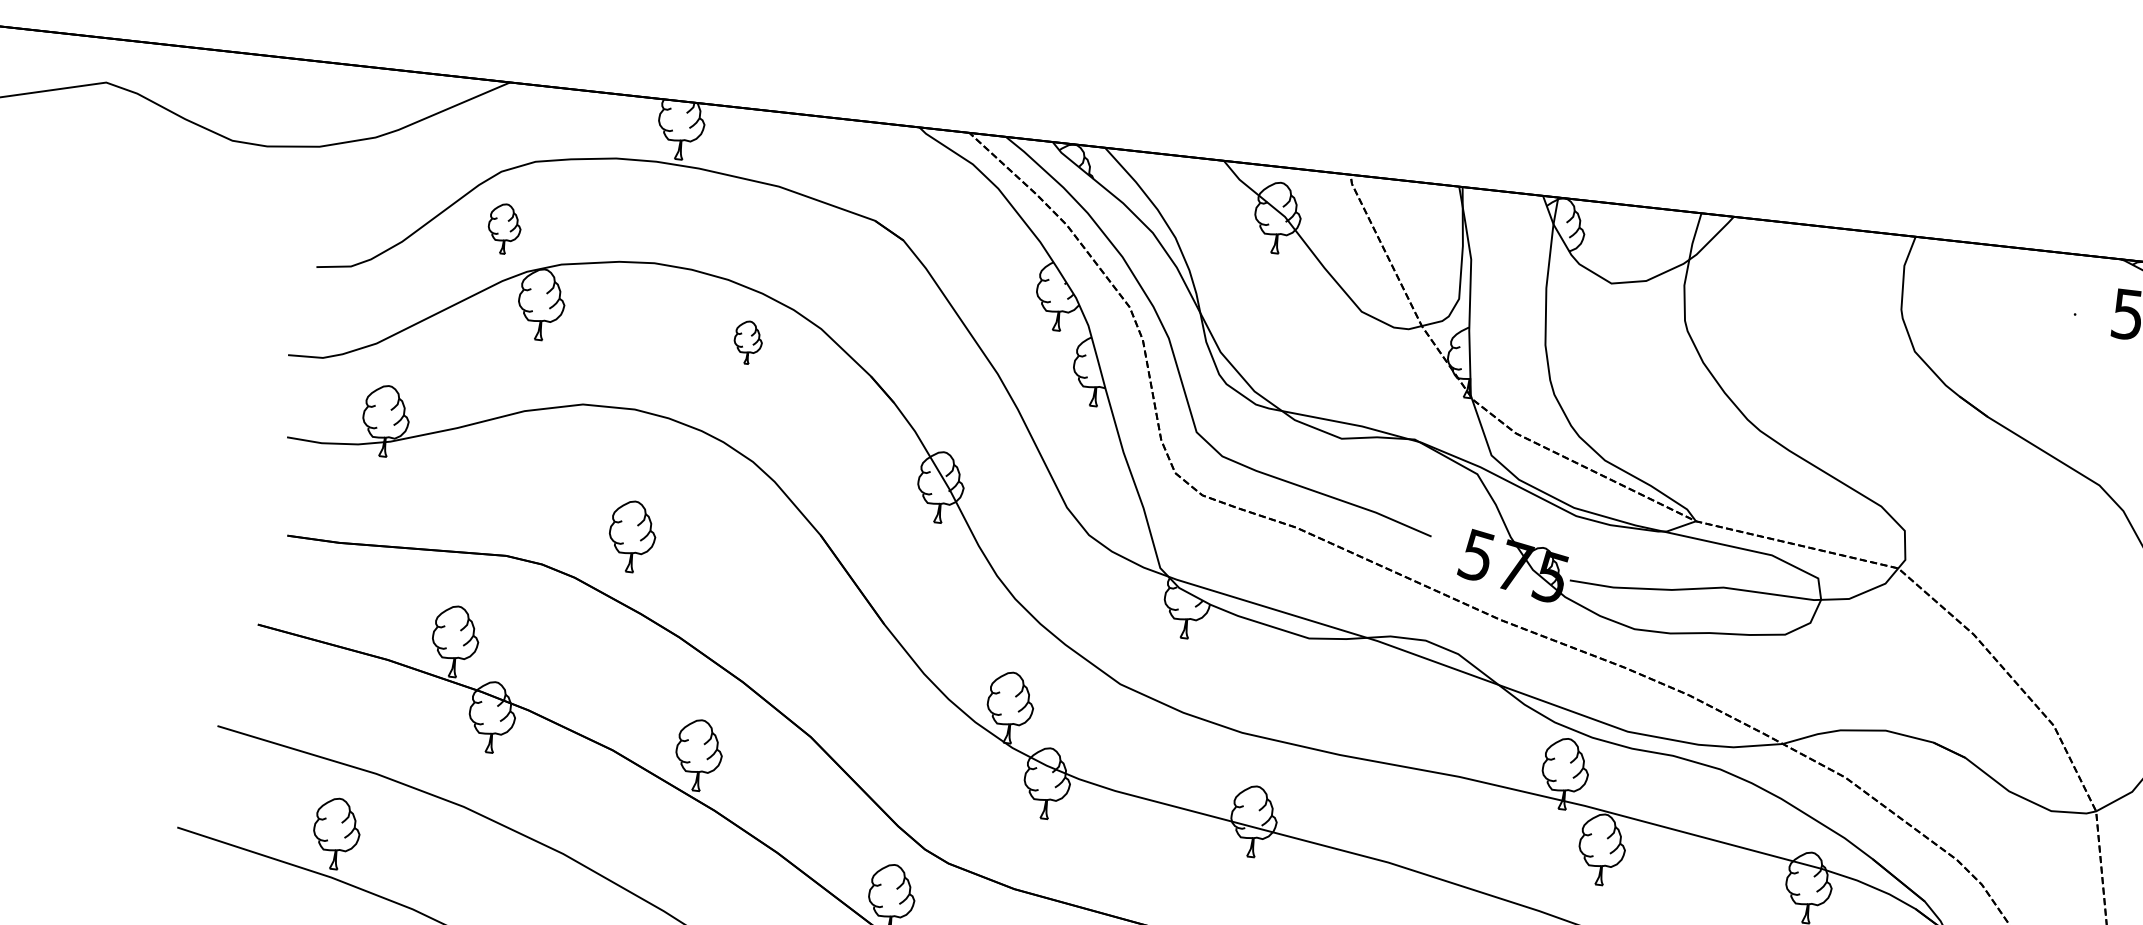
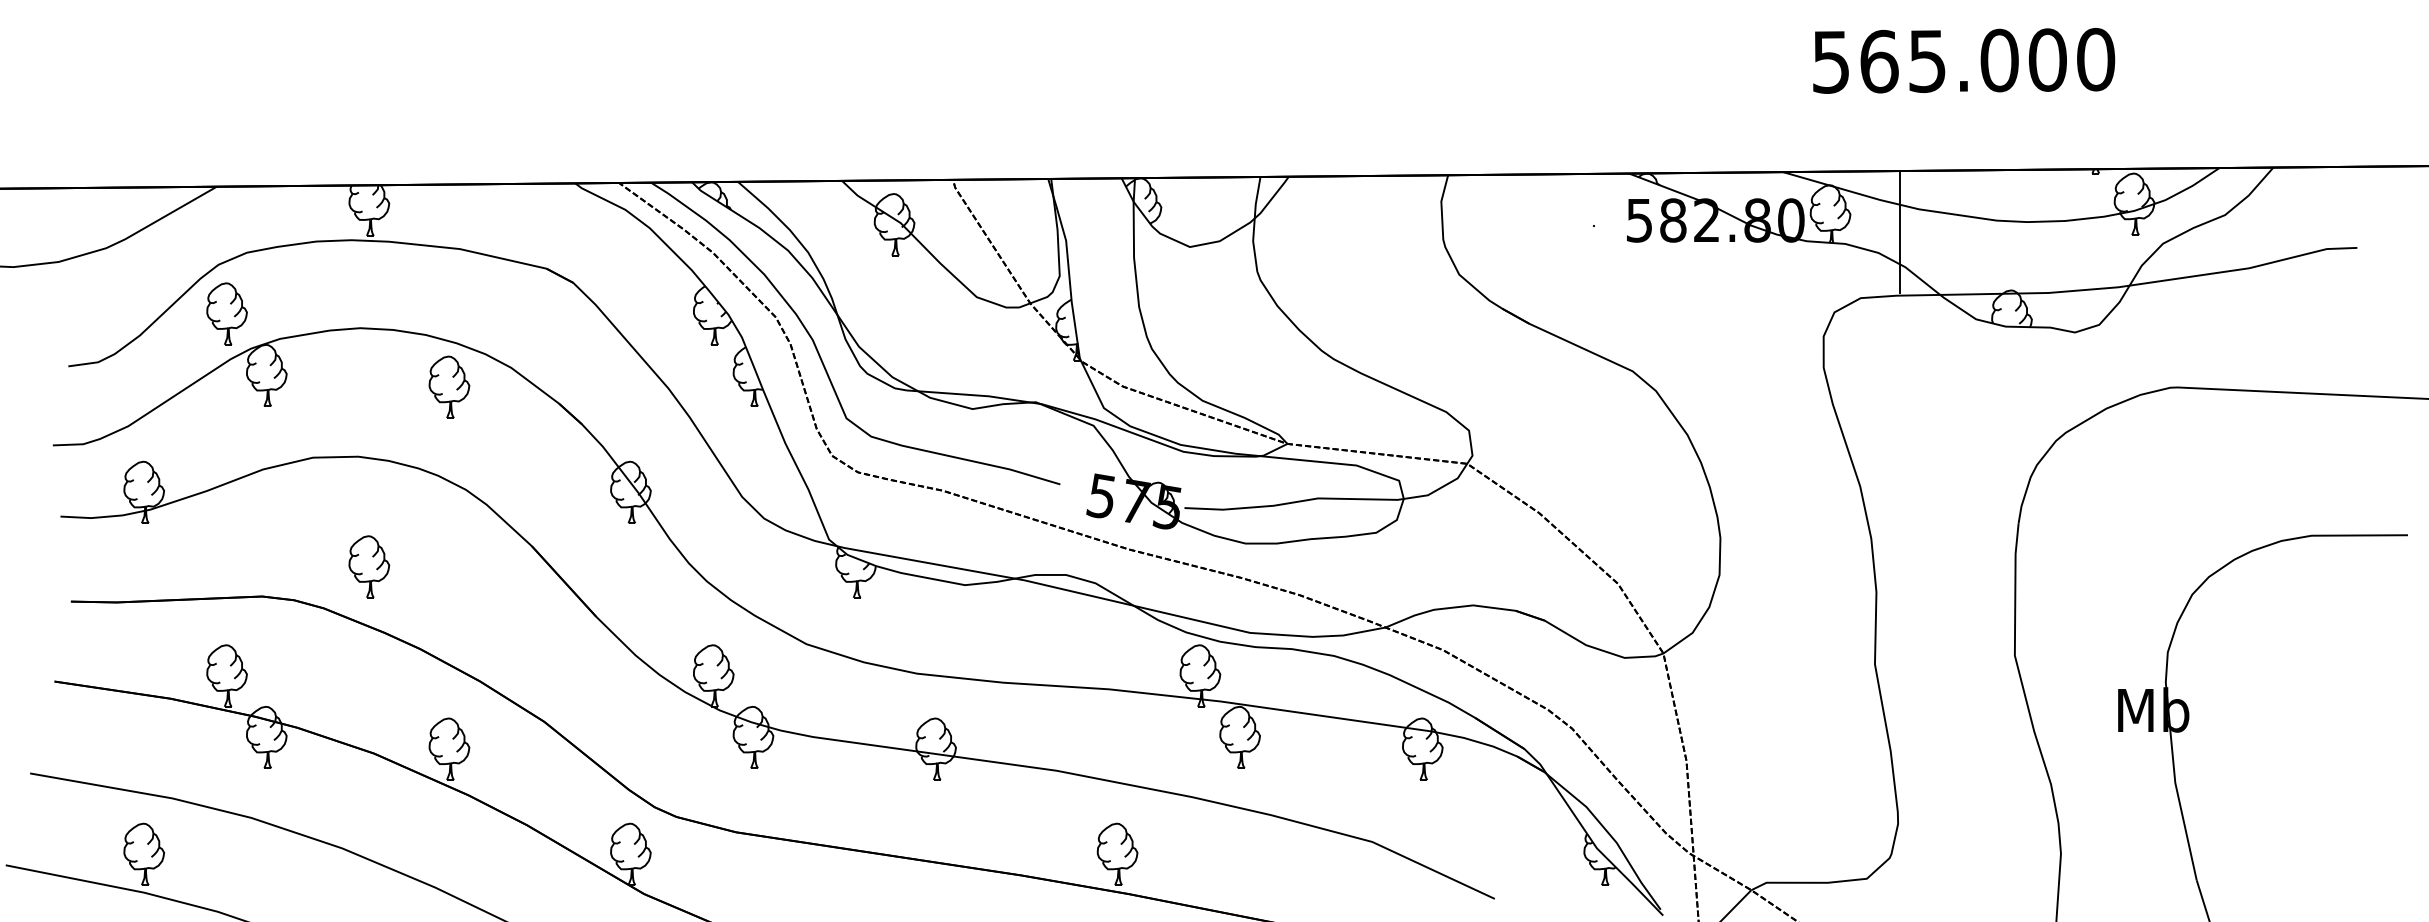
part: (503, 228) -> (226, 313), size x1.43
part: (748, 341) -> (449, 386), size x1.67

